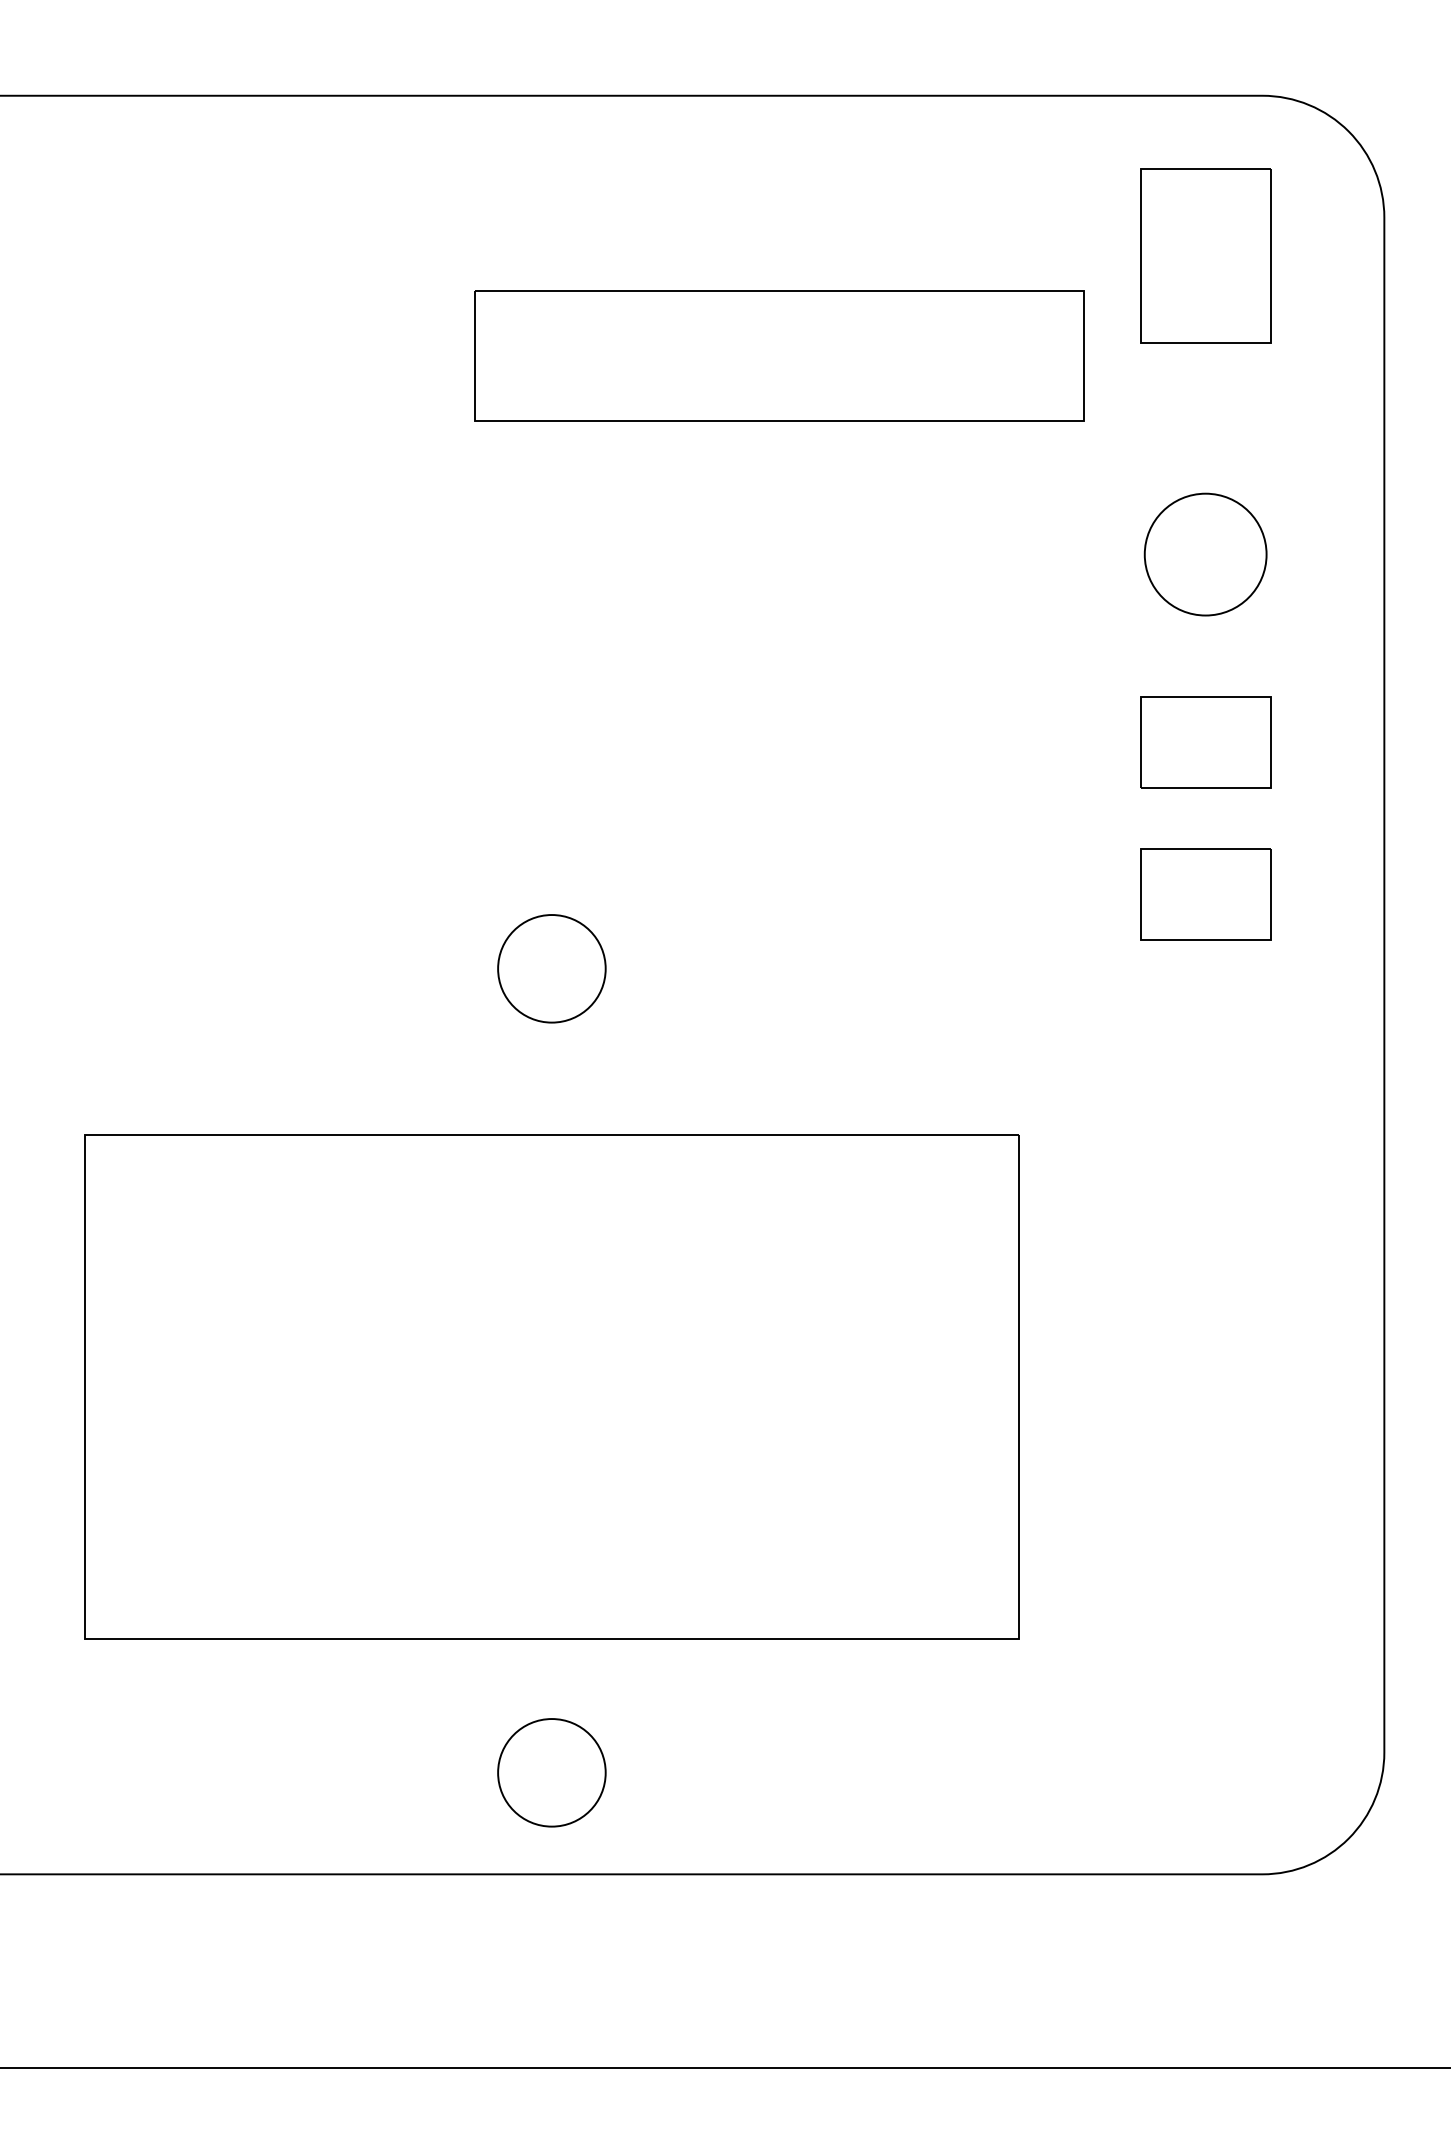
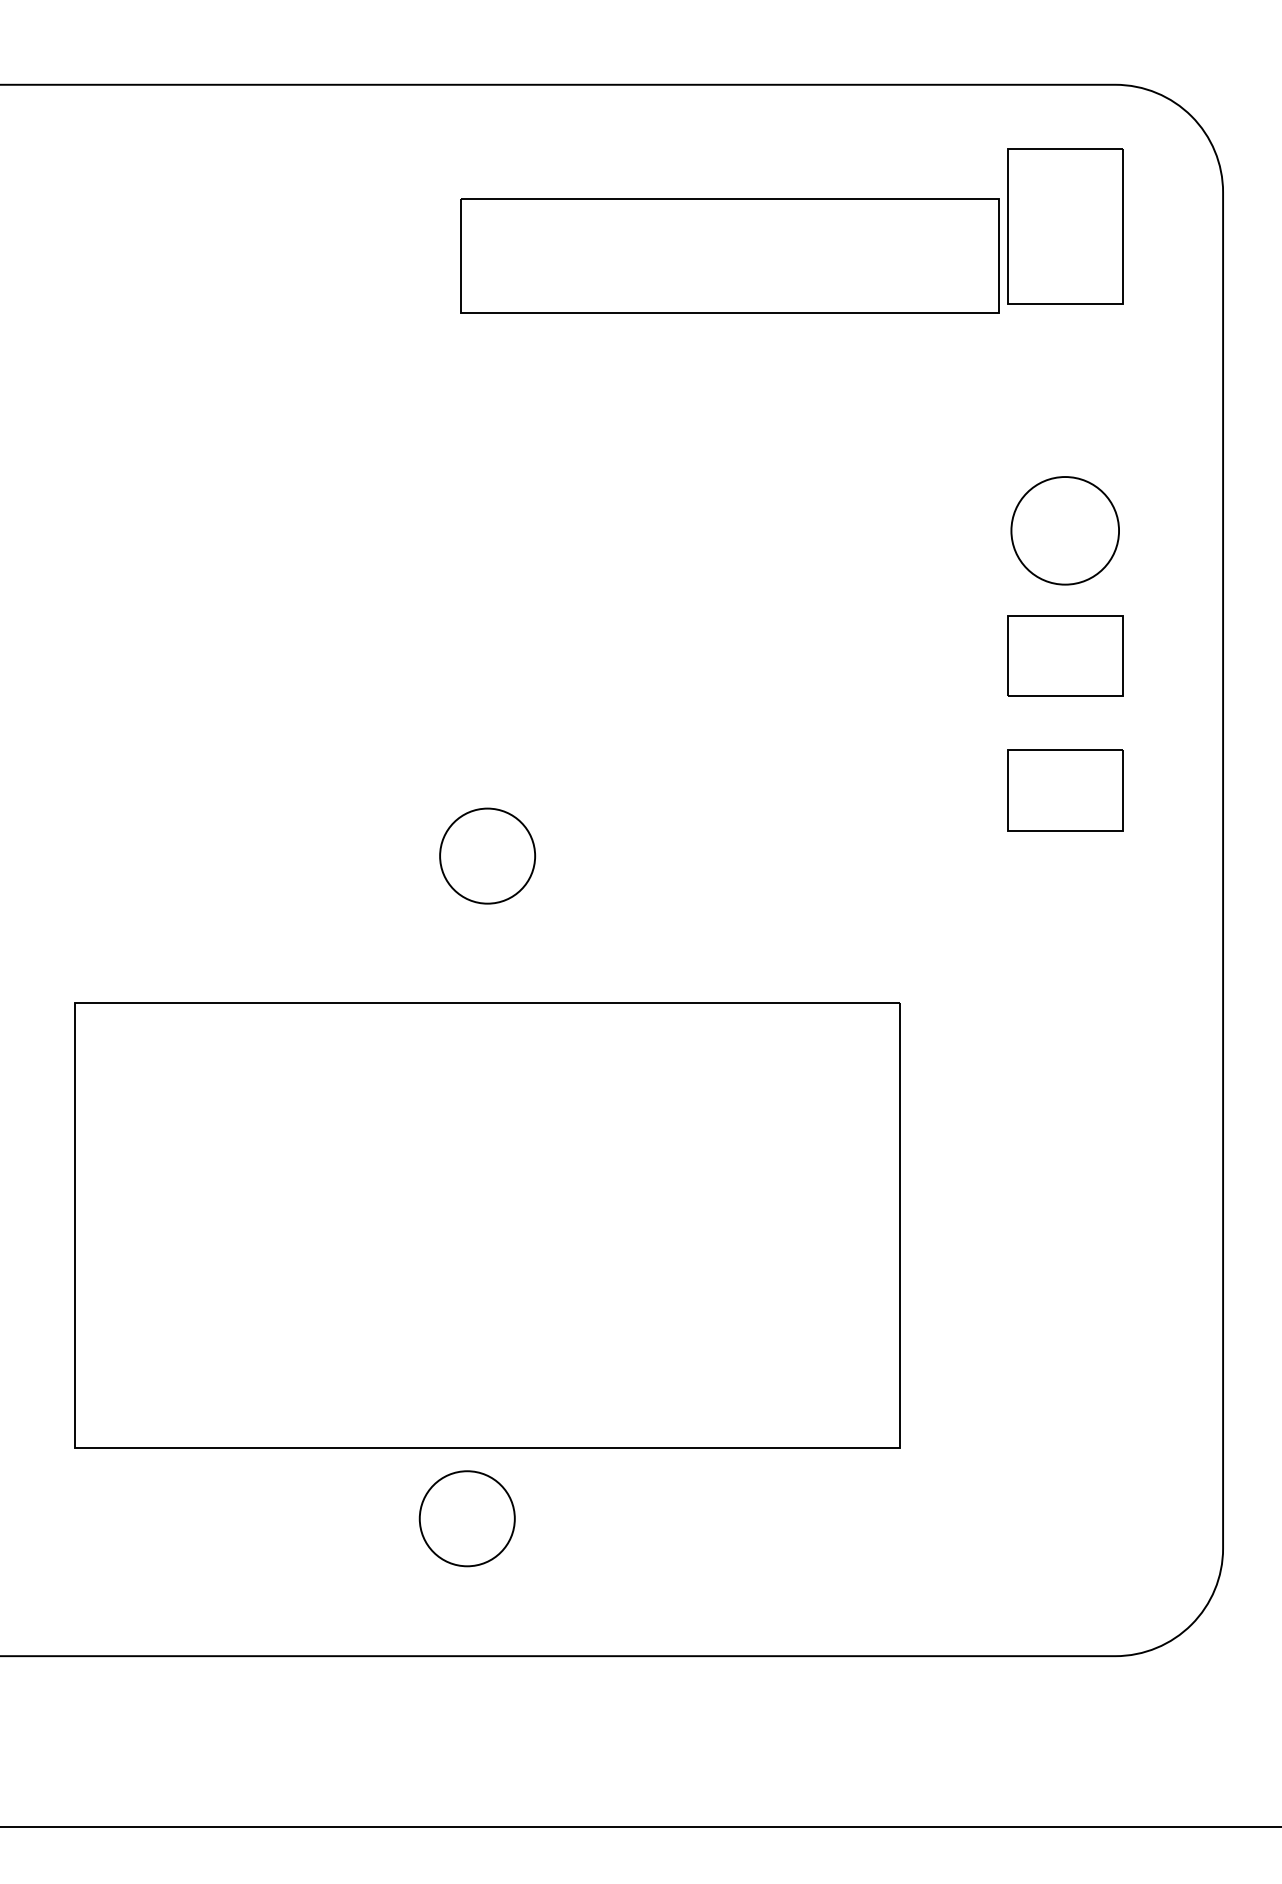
part: (779, 355) -> (730, 255), moved
part: (1205, 554) -> (1065, 530), moved
part: (551, 1772) -> (466, 1518), moved

